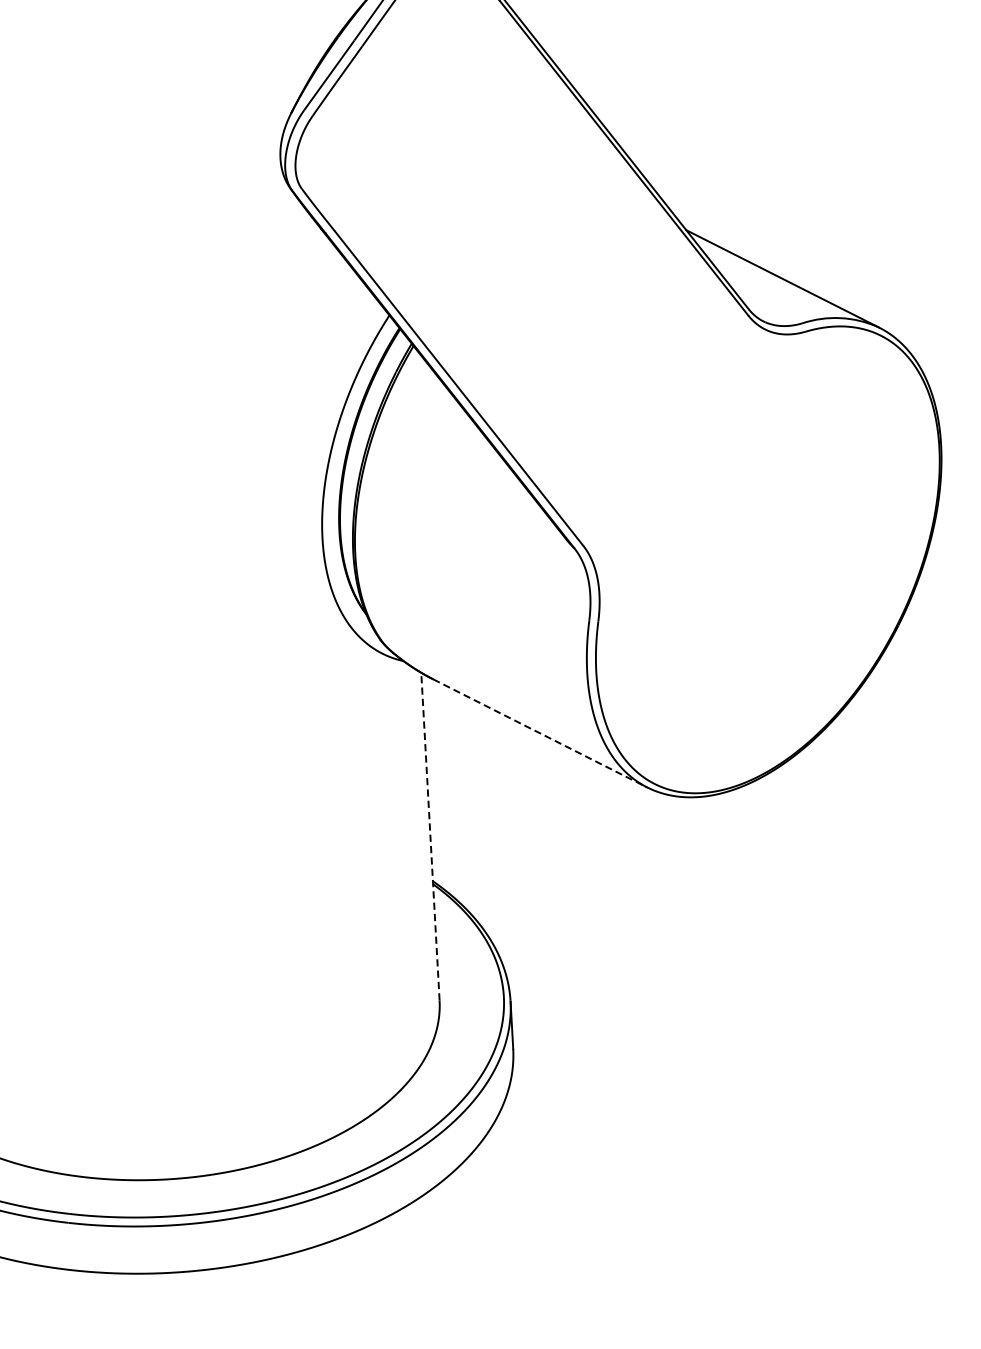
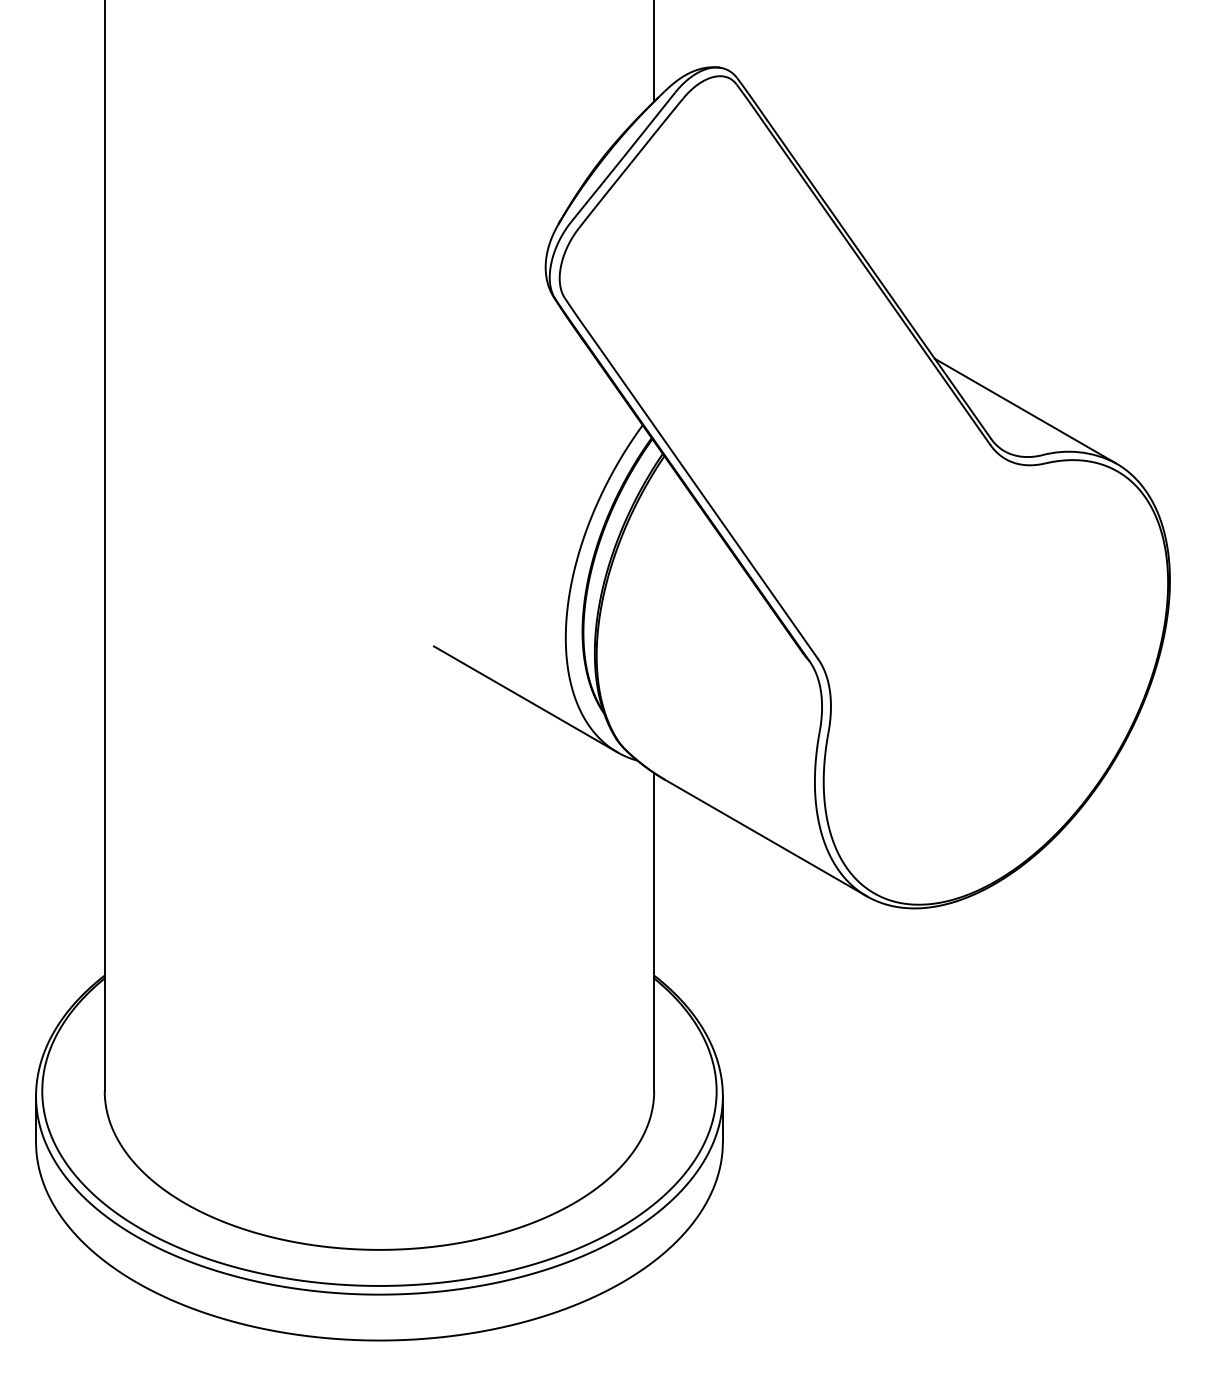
line: (284, 604) -> (525, 699), added
line: (540, 733) -> (766, 838), dashed -> solid
line: (430, 835) -> (654, 931), dashed -> solid

